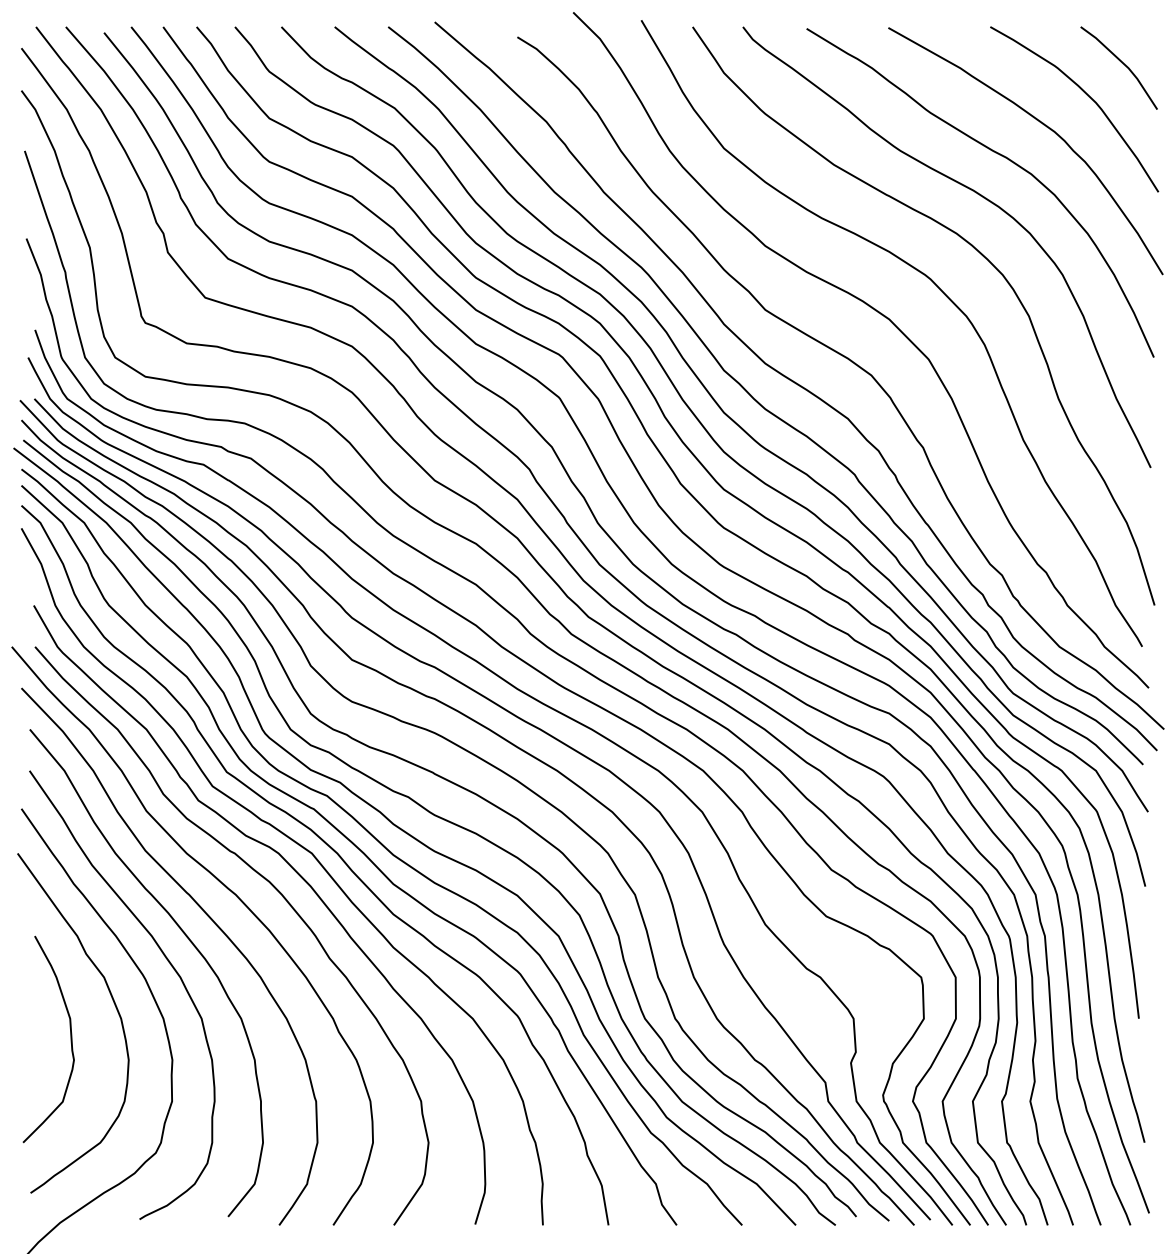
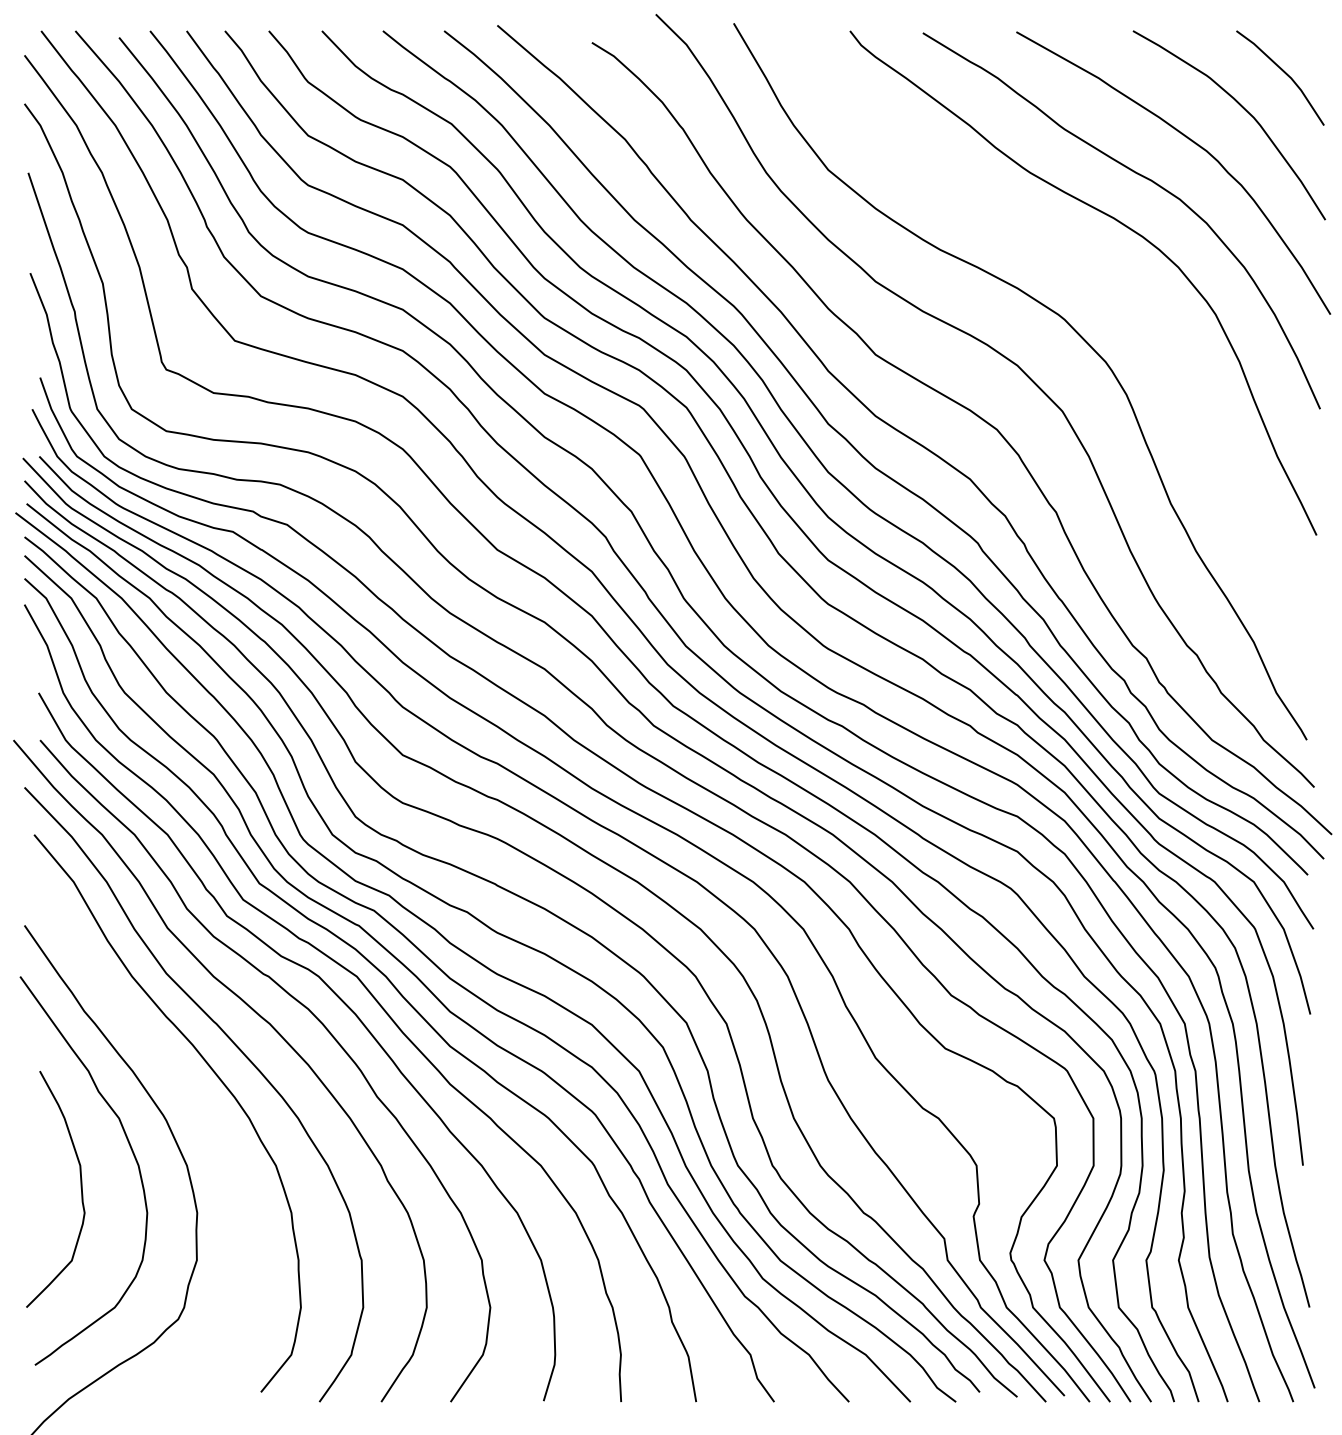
curve: (982, 256) -> (1124, 293), removed
curve: (167, 961) -> (191, 1100), removed

